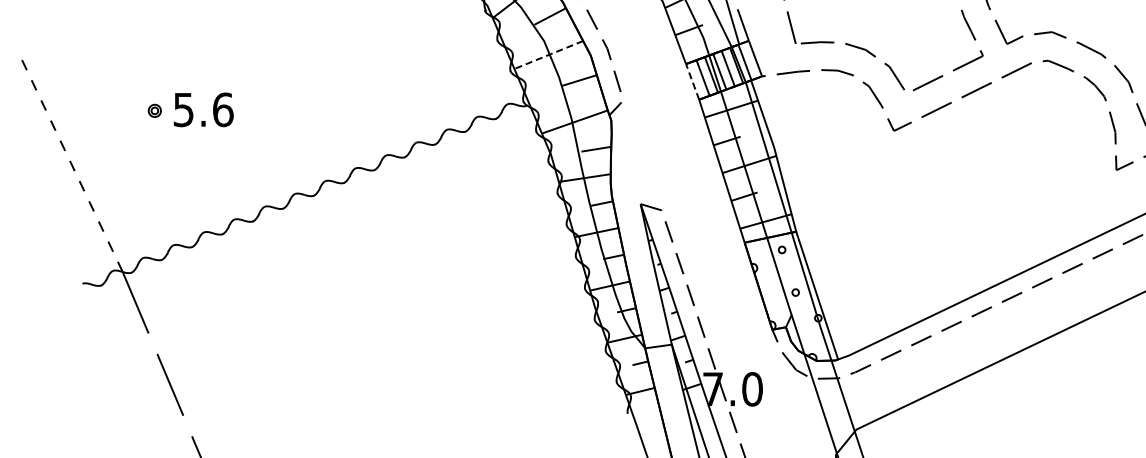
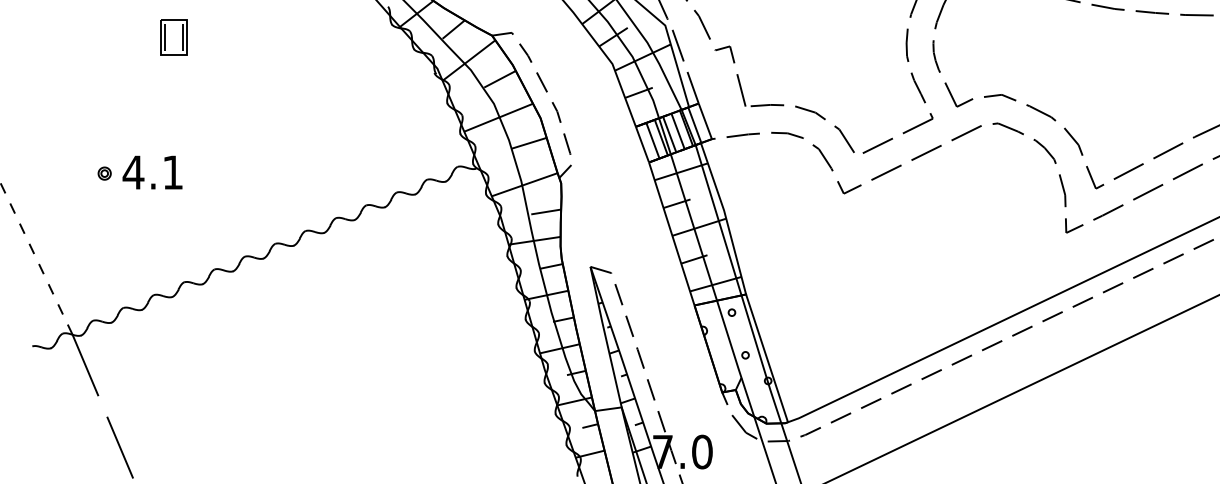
line: (548, 54) -> (498, 117), dashed -> solid
line: (692, 81) -> (642, 144), dashed -> solid
text: (202, 109) -> (152, 172), 5.6 -> 4.1

